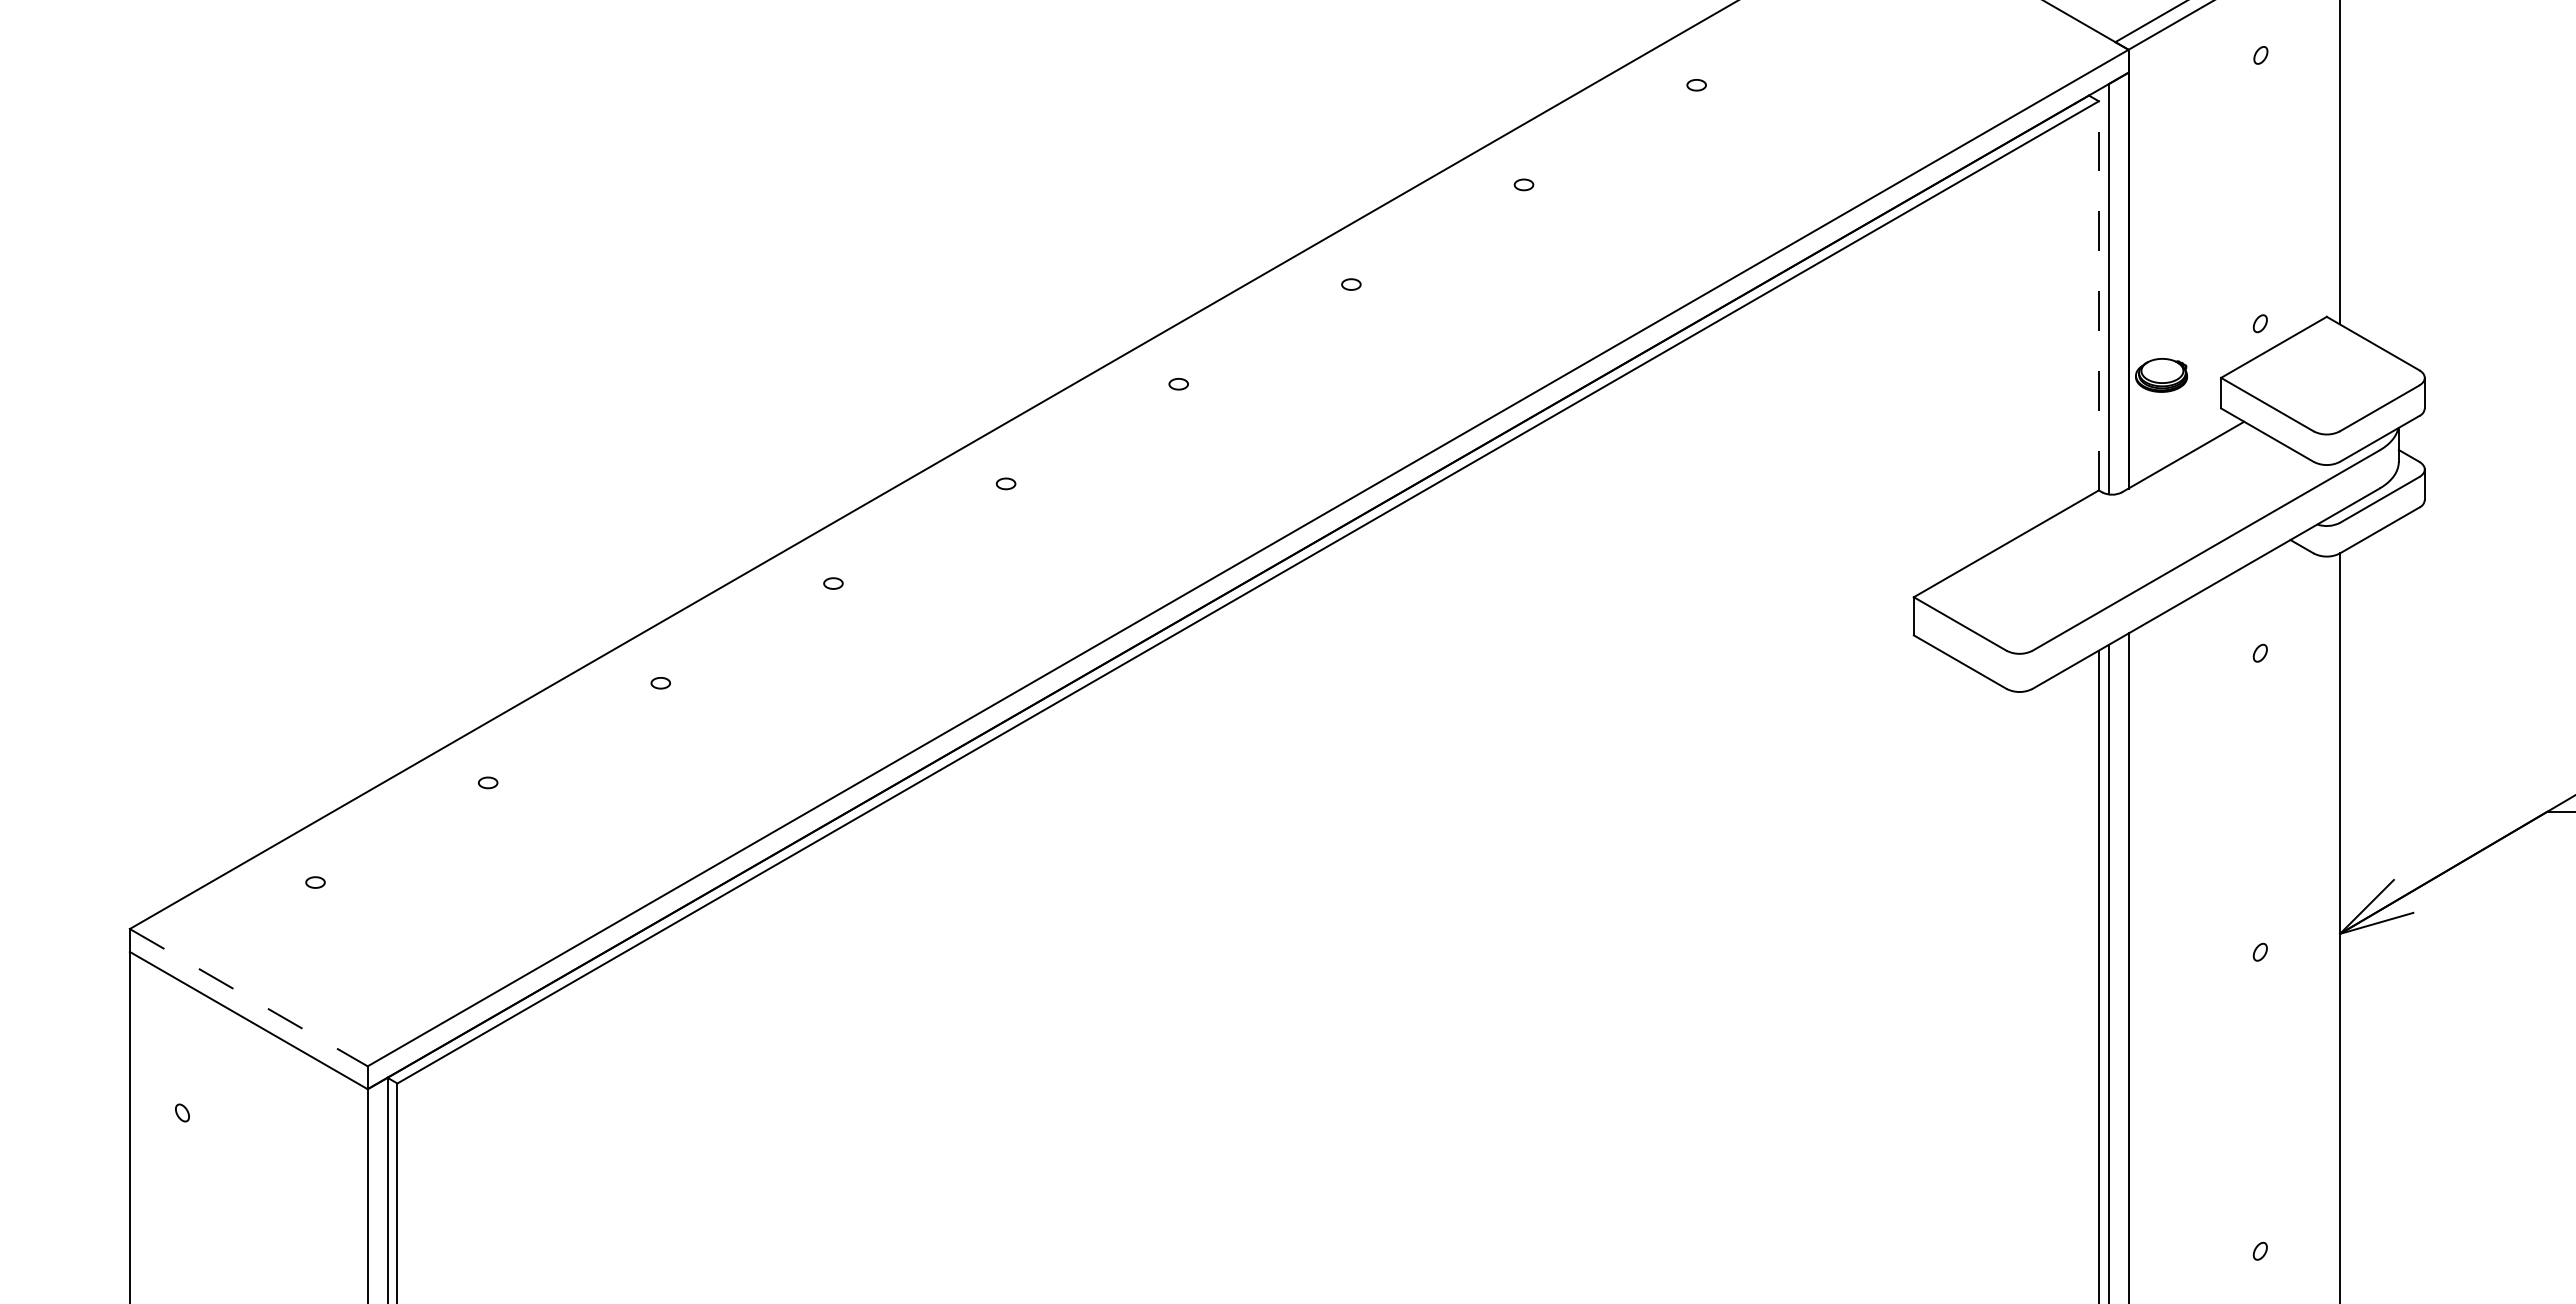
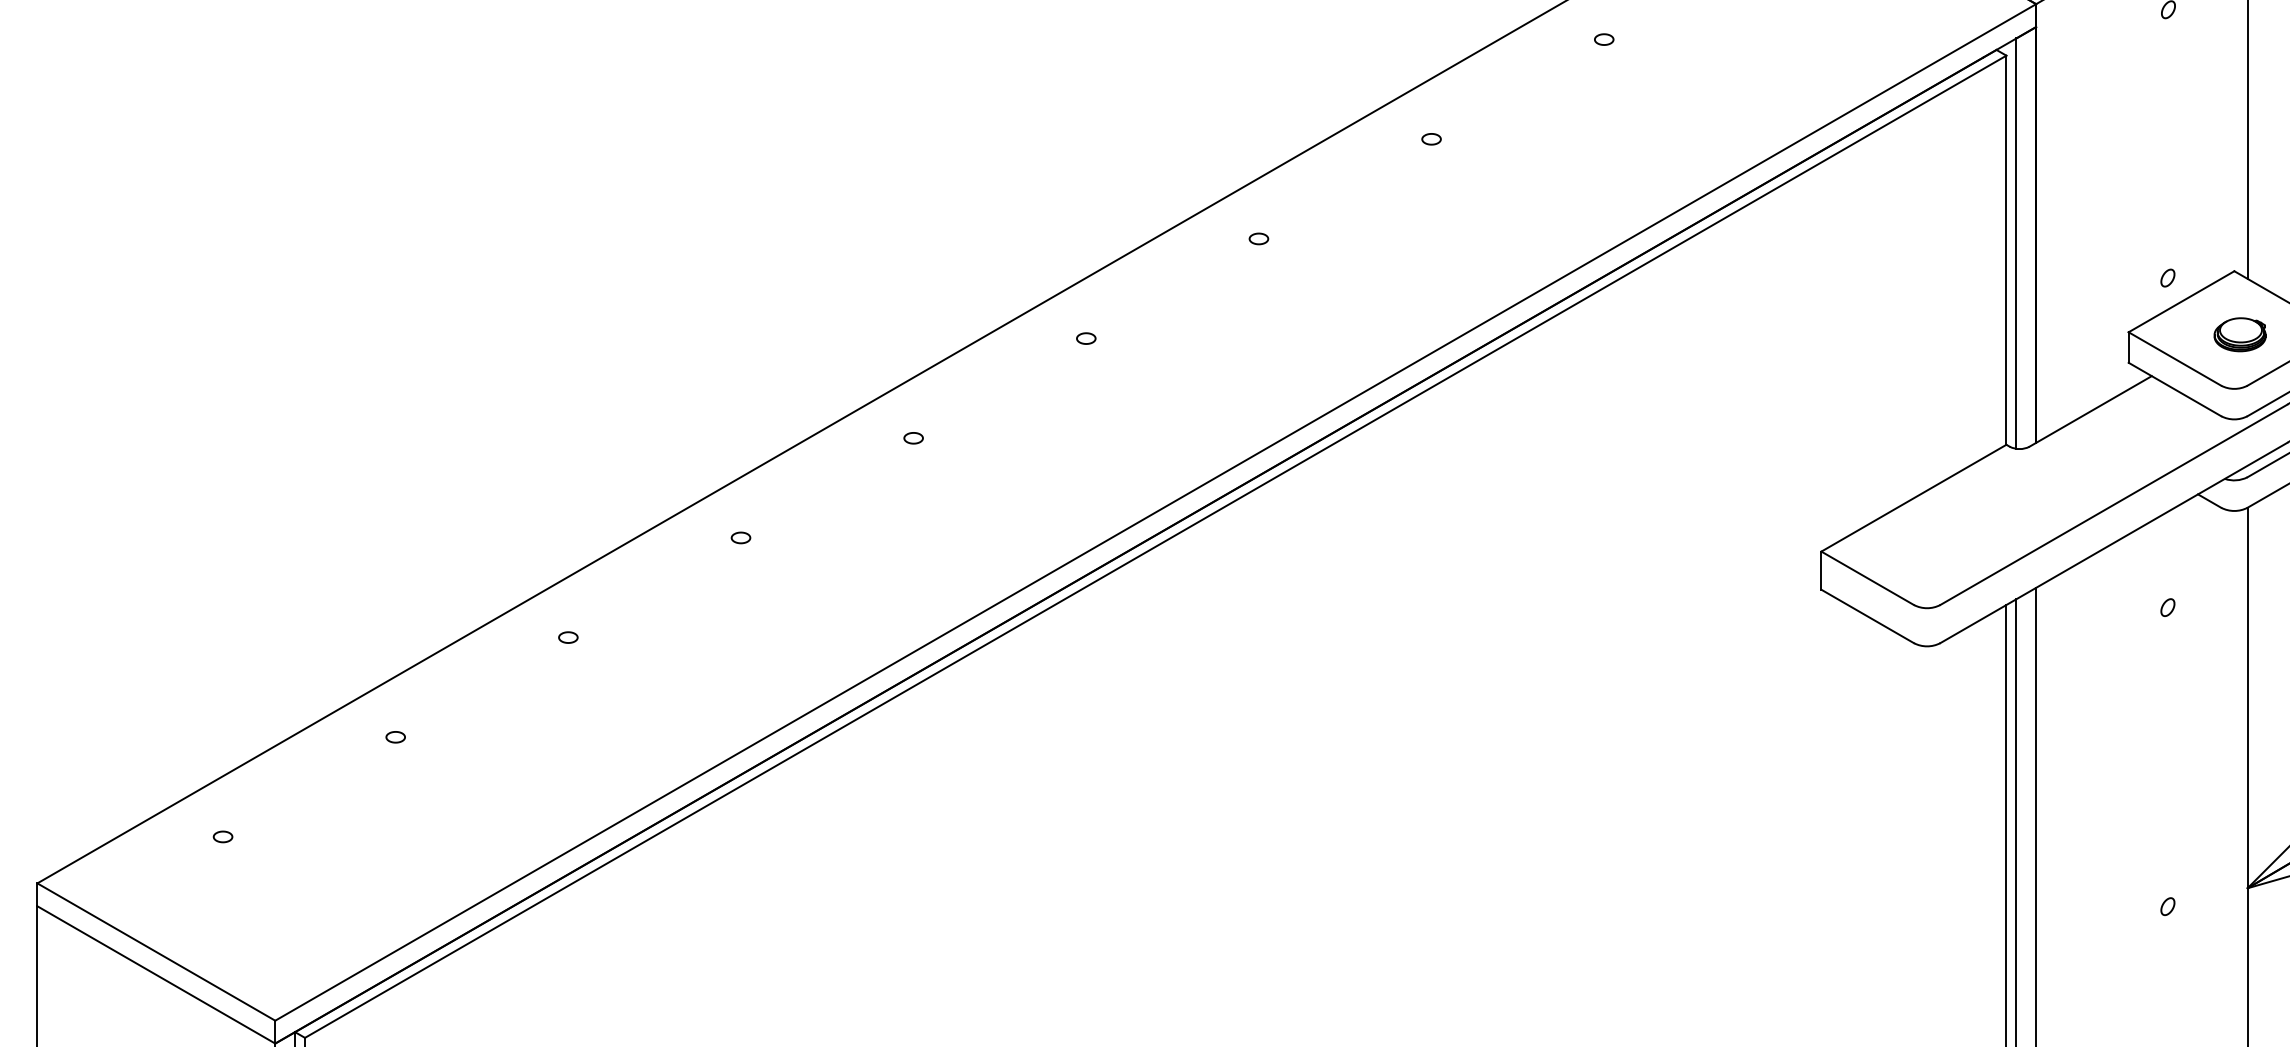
line: (2098, 295) -> (2006, 249), dashed -> solid
part: (2161, 375) -> (2240, 334), moved
line: (249, 997) -> (157, 951), dashed -> solid

